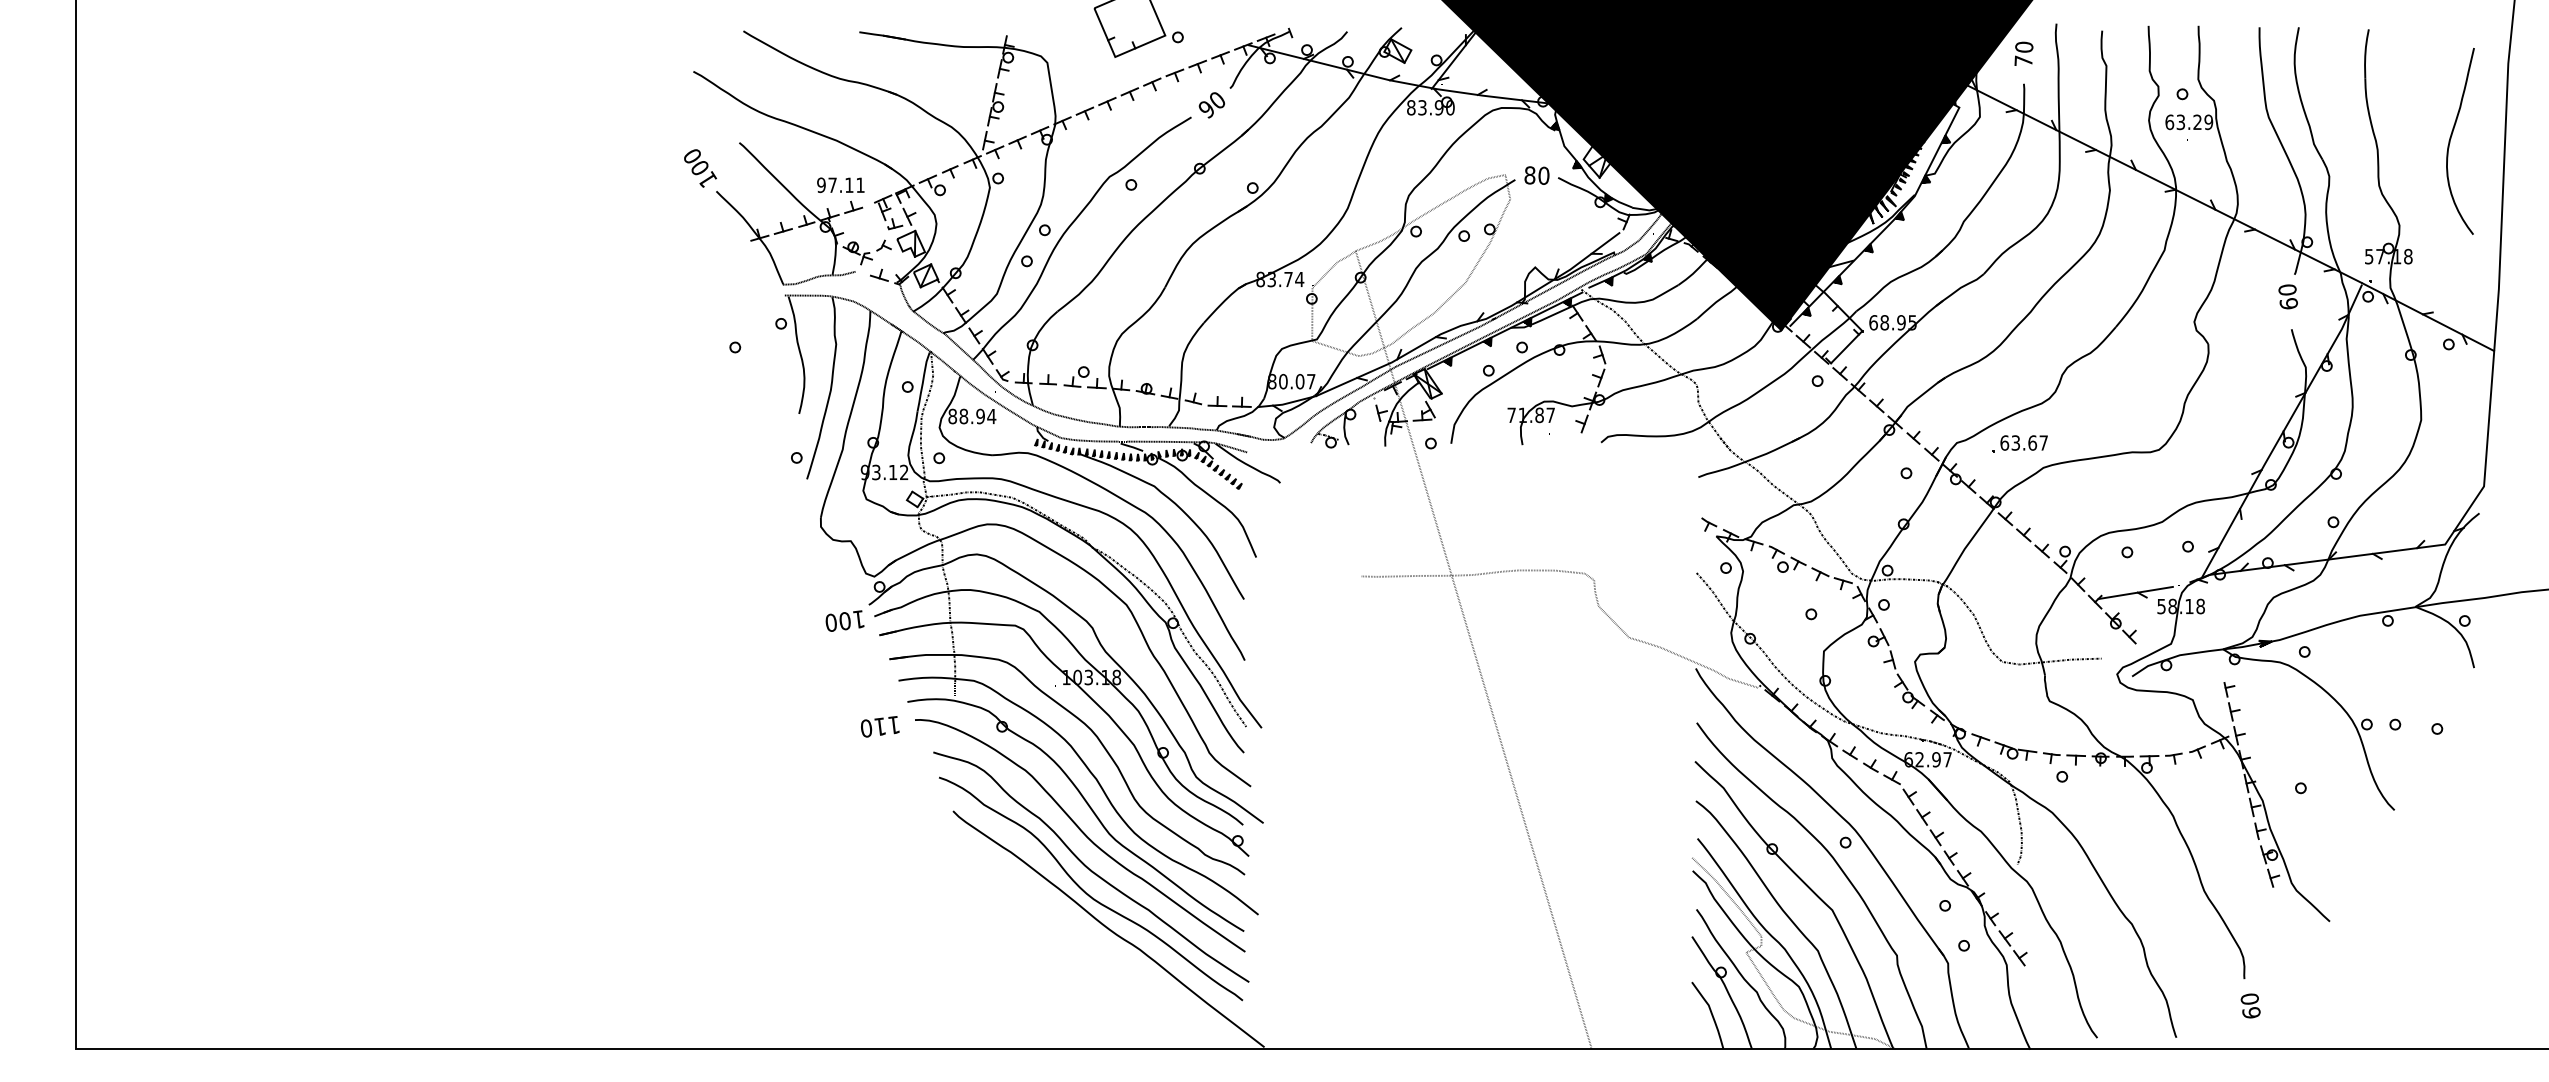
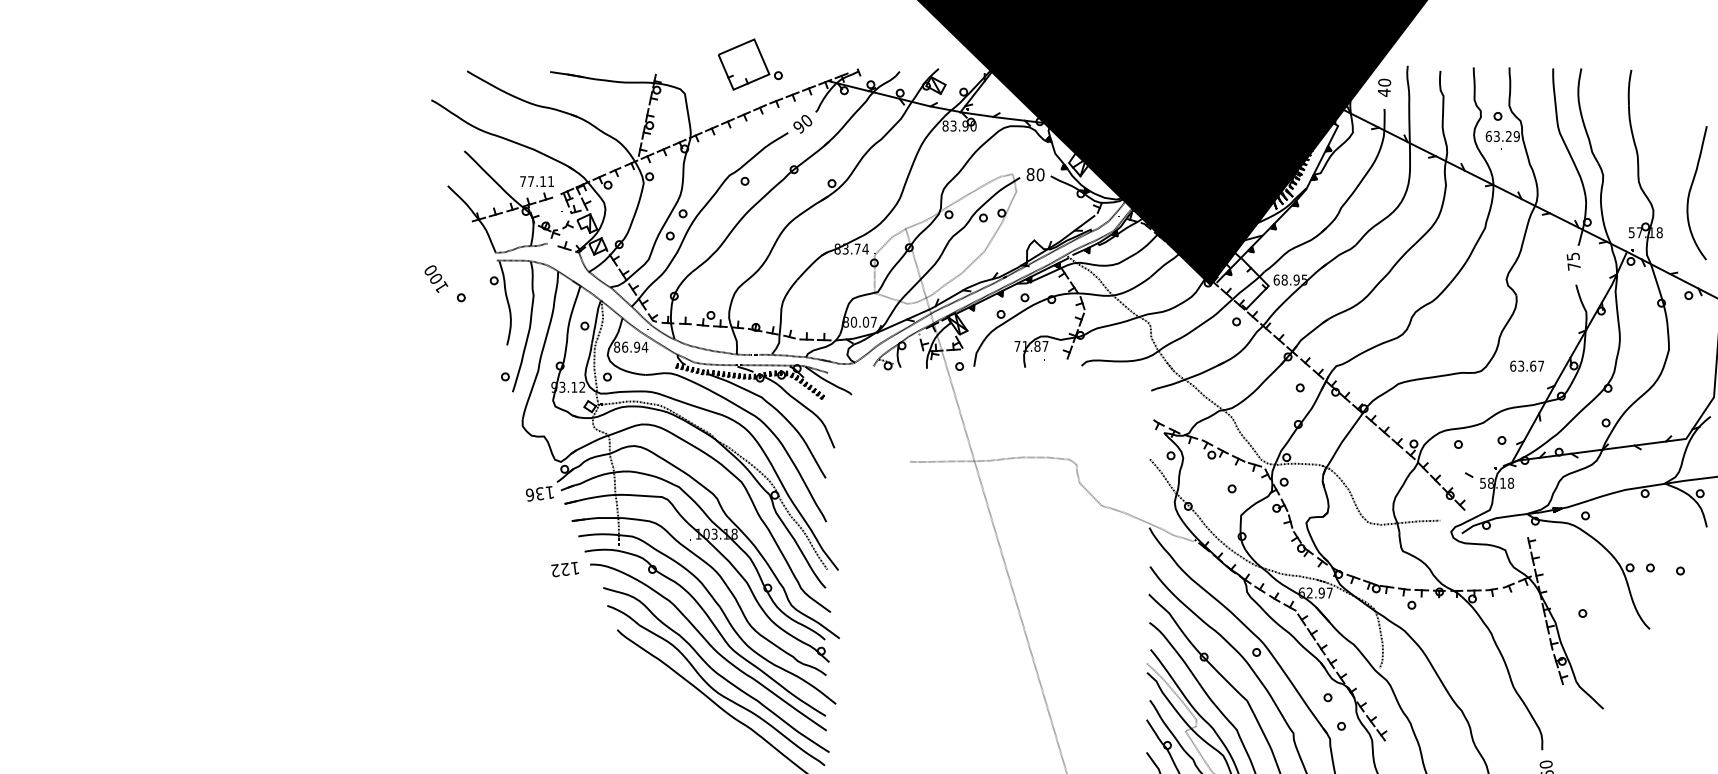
text: (2023, 61) -> (1384, 92), 70 -> 40
curve: (2451, 138) -> (1690, 191), moved
text: (700, 168) -> (436, 279), moved
text: (821, 185) -> (523, 181), 97.11 -> 77.11
text: (2287, 296) -> (1573, 261), 60 -> 75
text: (963, 416) -> (624, 347), 88.94 -> 86.94
part: (2019, 443) -> (1523, 366), moved
line: (2135, 592) -> (1464, 473), removed
text: (837, 621) -> (534, 494), 100 -> 136
text: (873, 727) -> (560, 569), 110 -> 122

